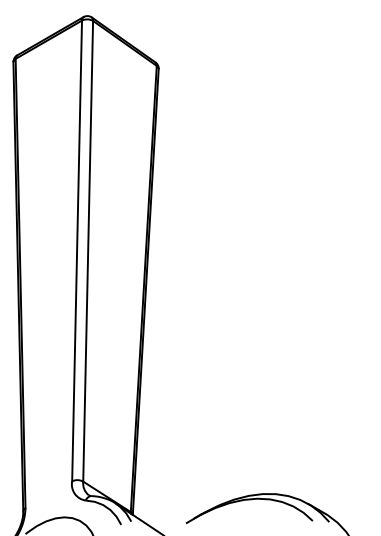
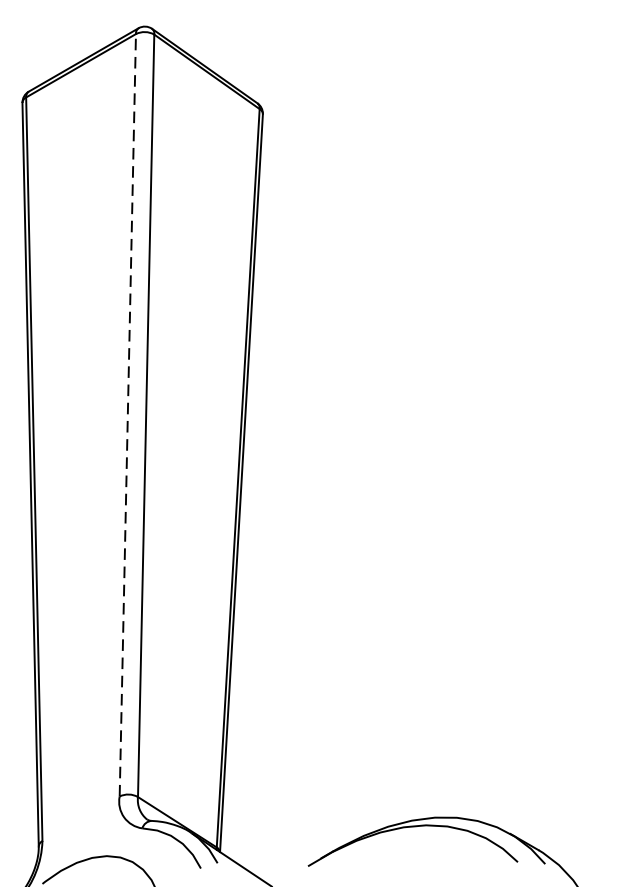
line: (77, 250) -> (128, 414), solid -> dashed

